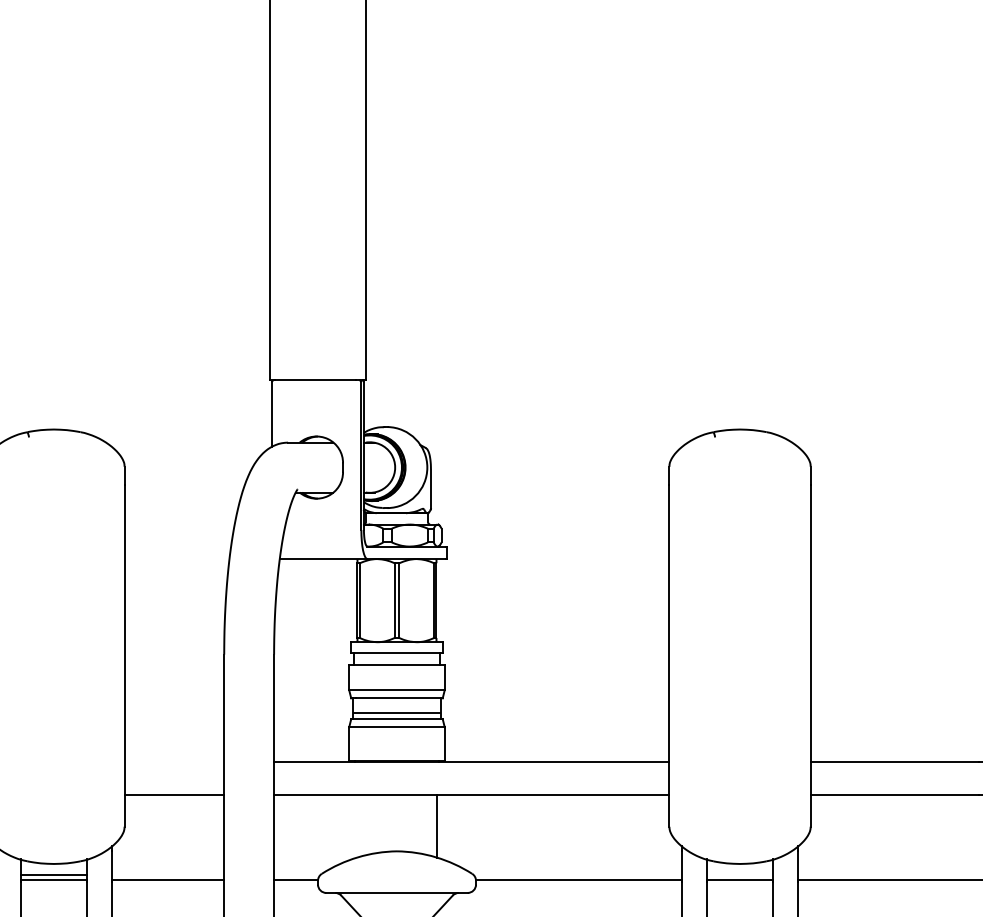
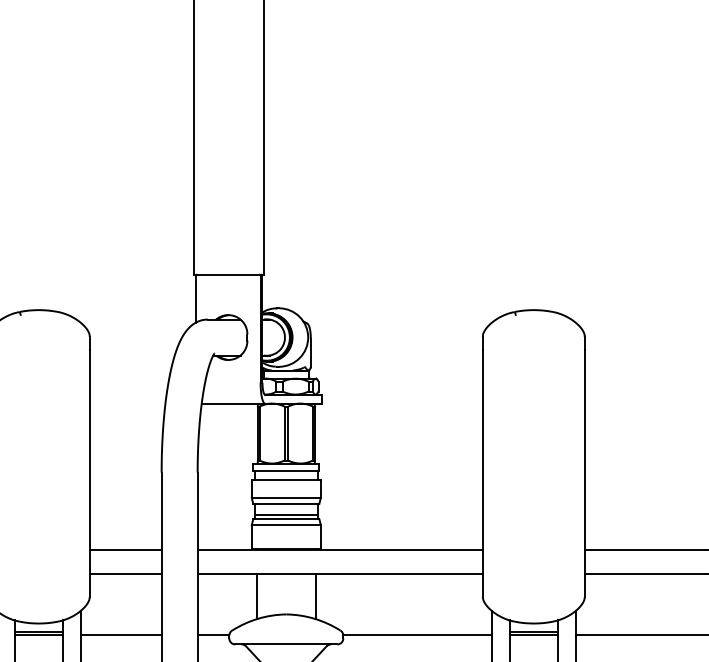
line: (174, 761) -> (125, 549), added
line: (356, 826) -> (257, 596), added
line: (739, 875) -> (533, 631), added

